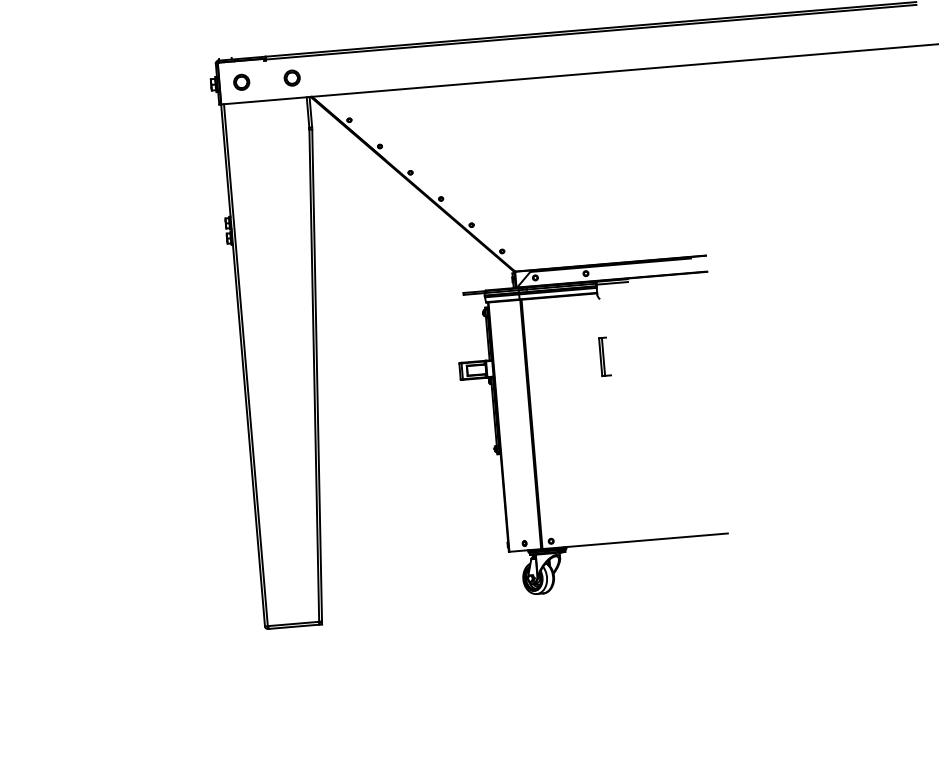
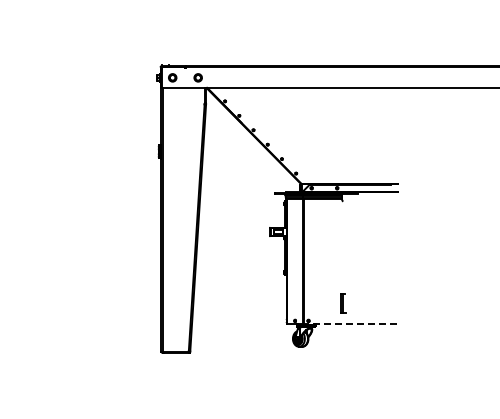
part: (605, 356) -> (343, 303), moved
line: (634, 541) -> (350, 324), solid -> dashed

